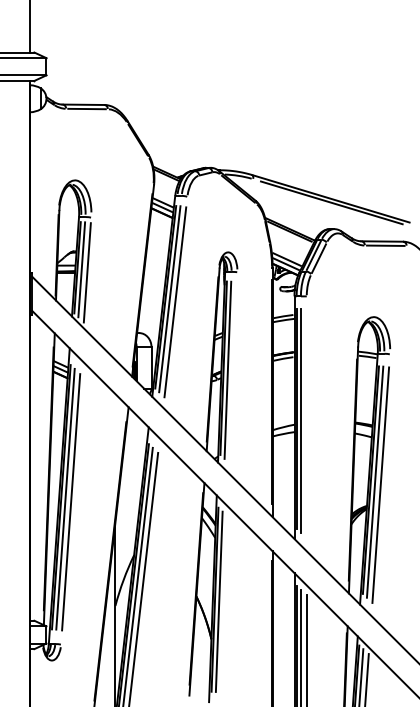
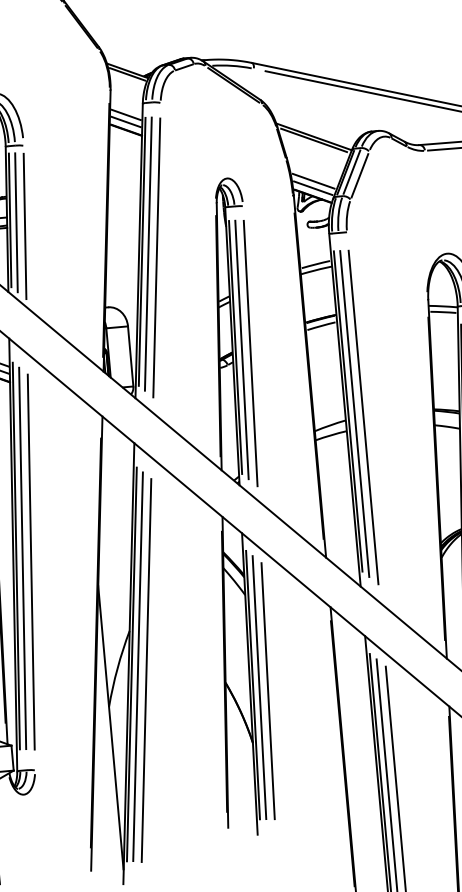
line: (233, 373) -> (250, 353), added
line: (306, 423) -> (363, 417), added
line: (224, 604) -> (267, 690), added

